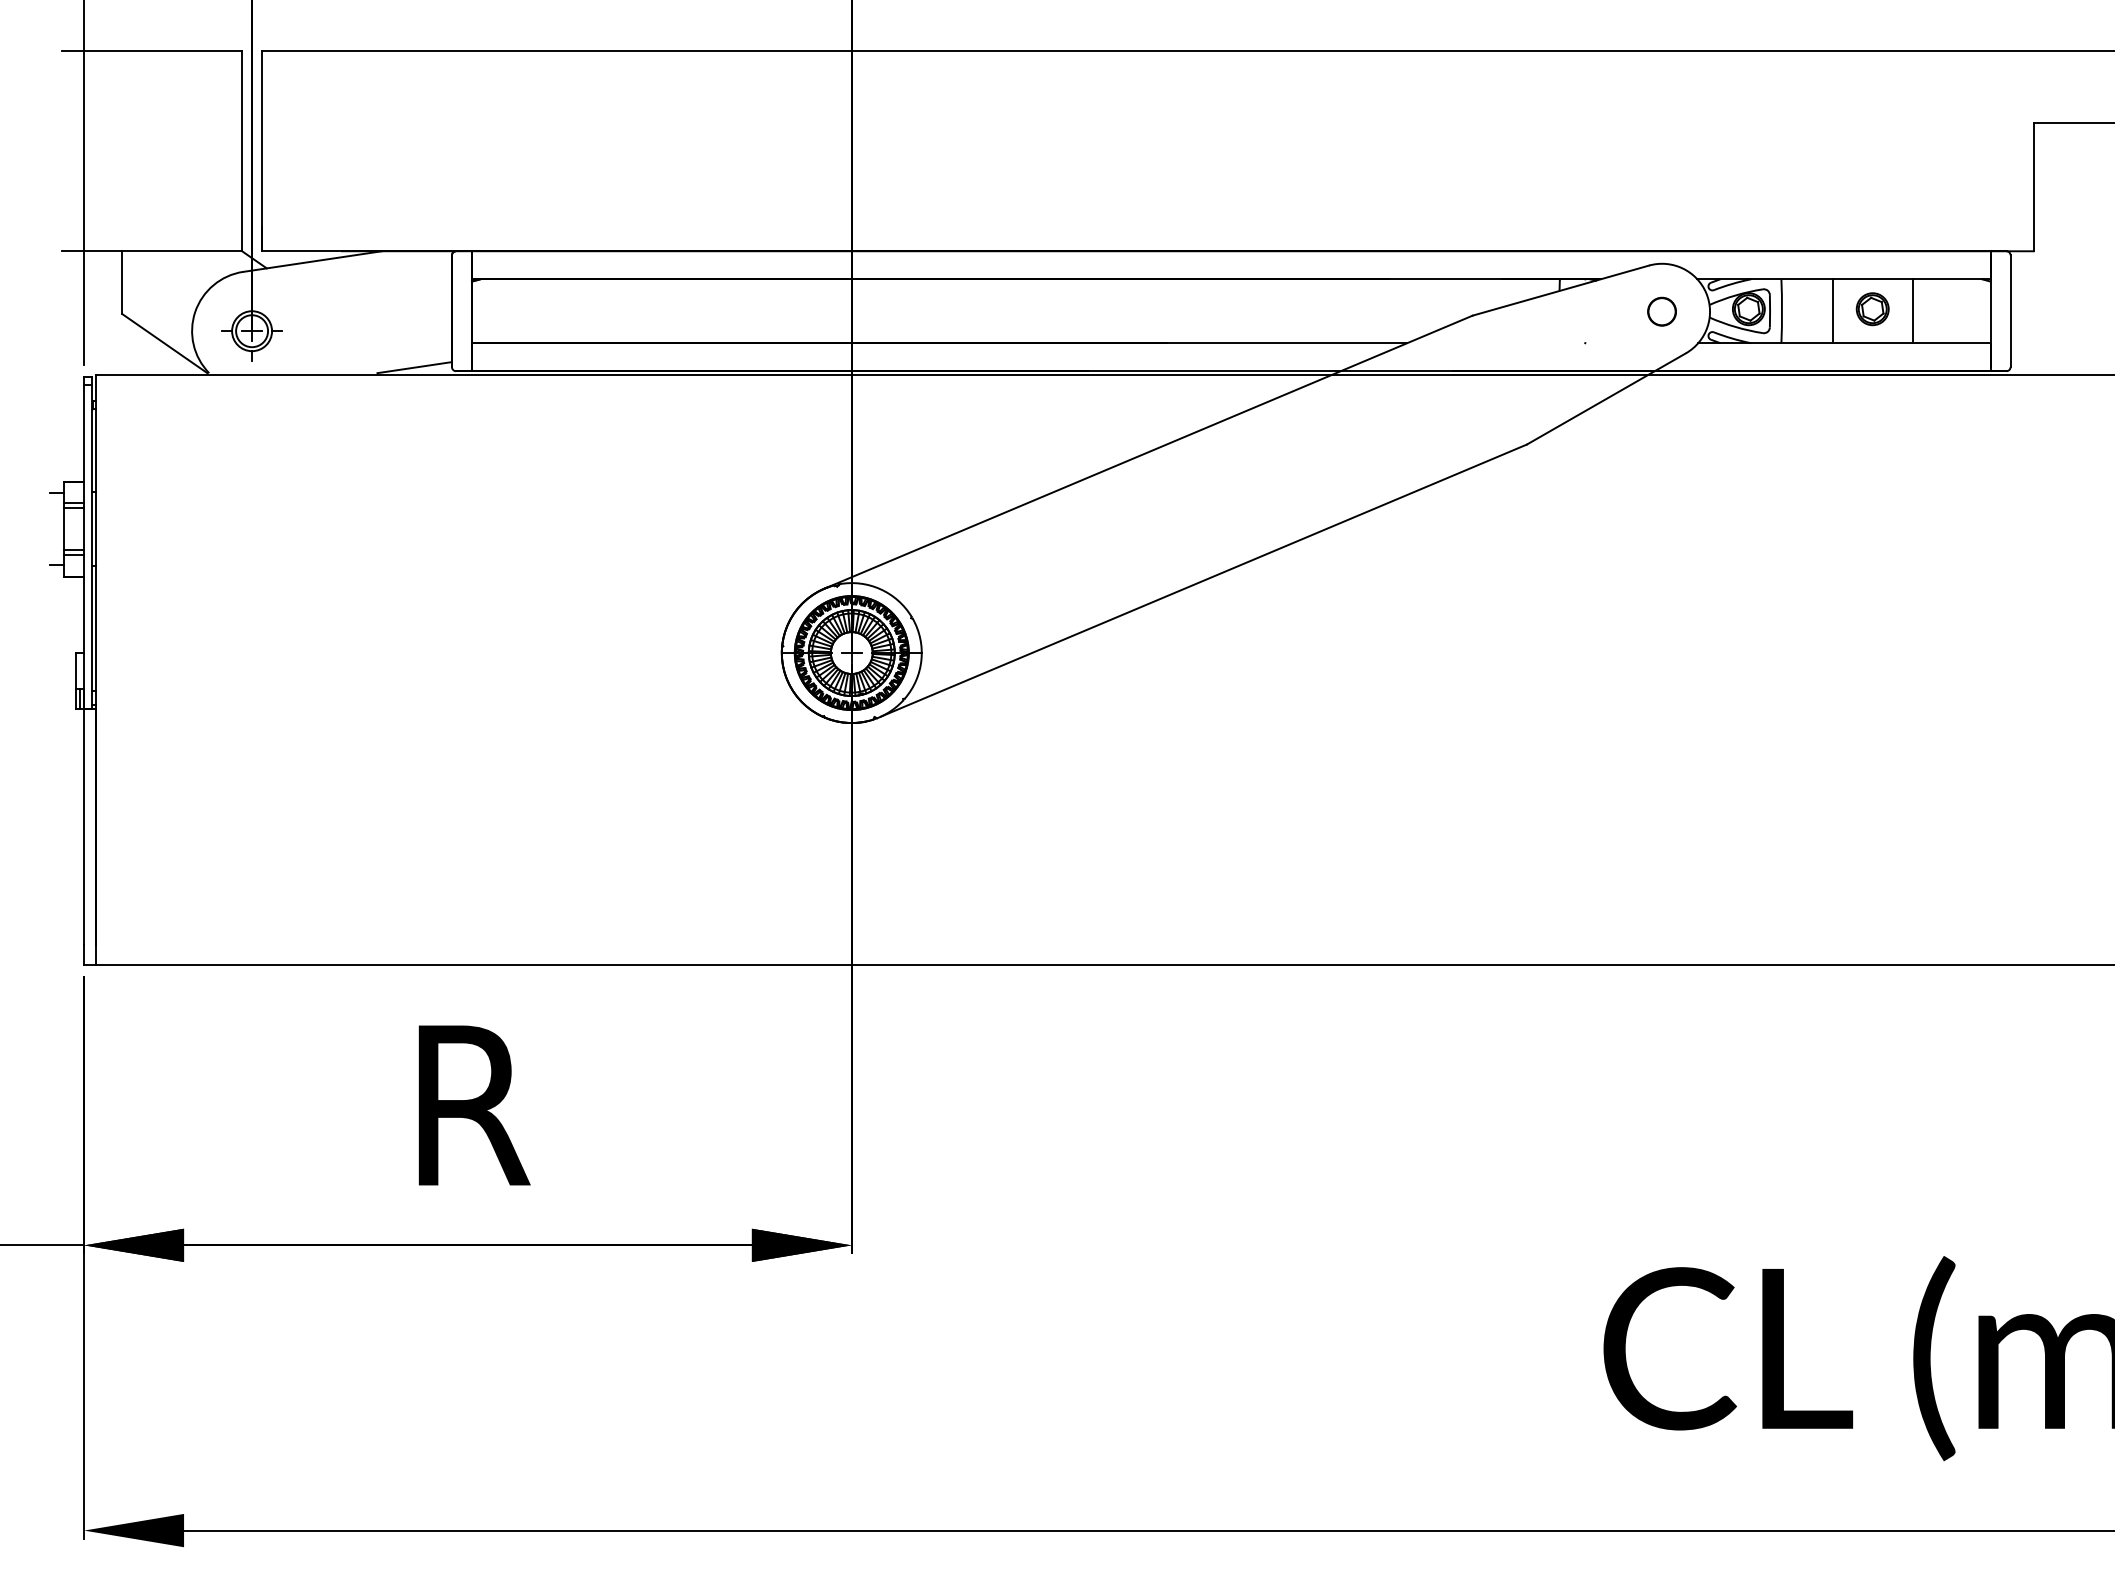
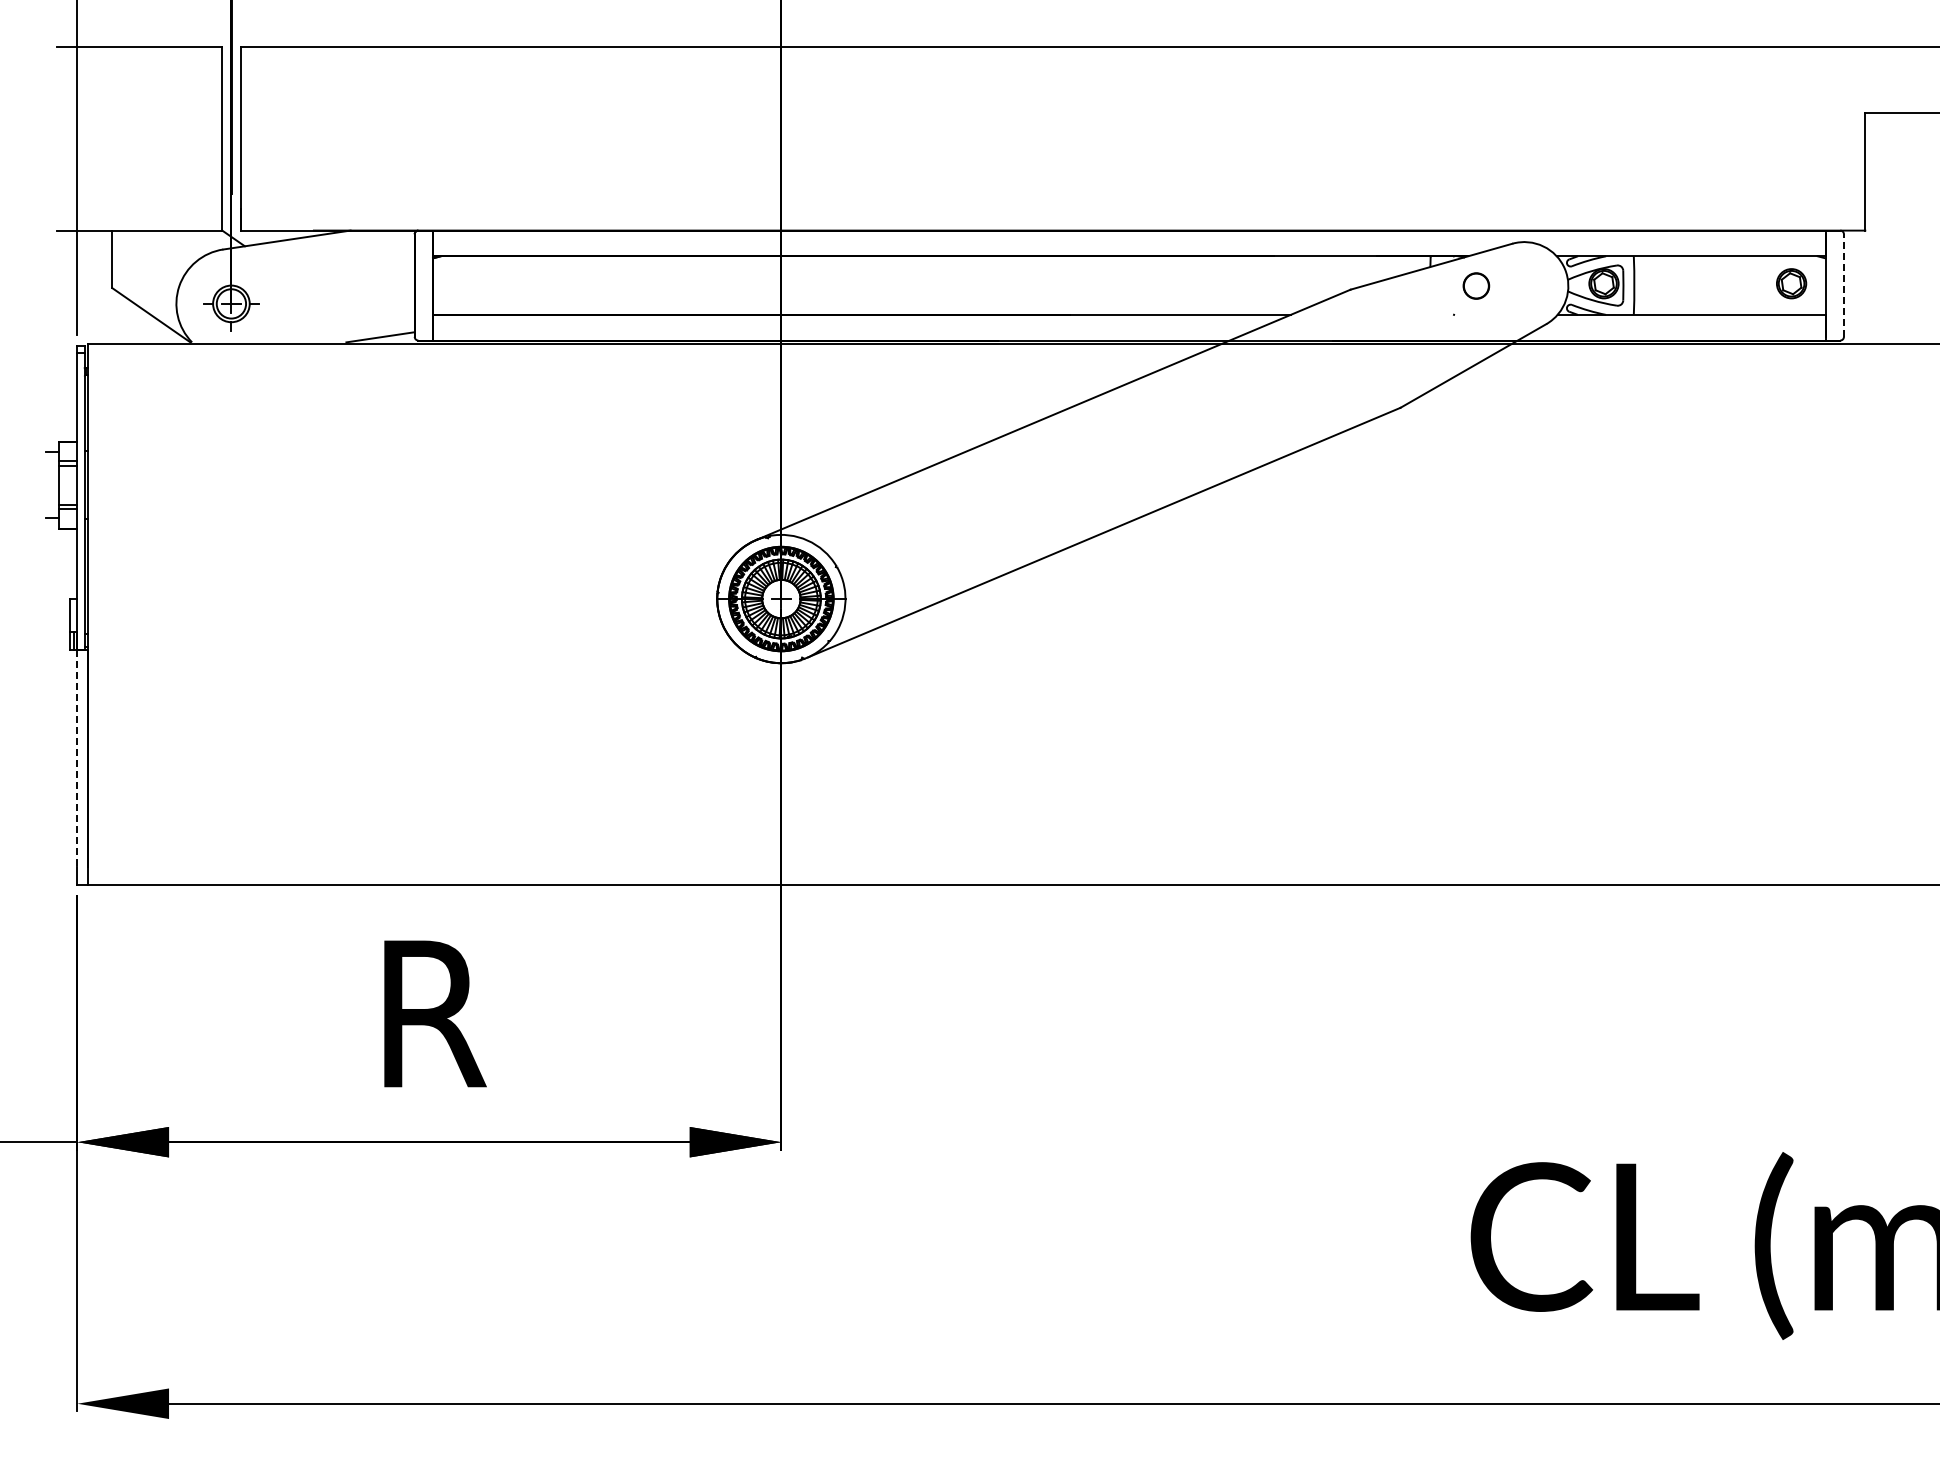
part: (1872, 308) -> (1791, 283), moved
part: (1662, 311) -> (1476, 285), moved
line: (1832, 311) -> (1680, 285), removed
line: (1912, 311) -> (1754, 285), removed
line: (2010, 311) -> (1843, 285), solid -> dashed
line: (84, 828) -> (77, 759), solid -> dashed

